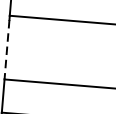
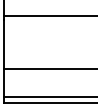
line: (7, 49) -> (4, 44), dashed -> solid

